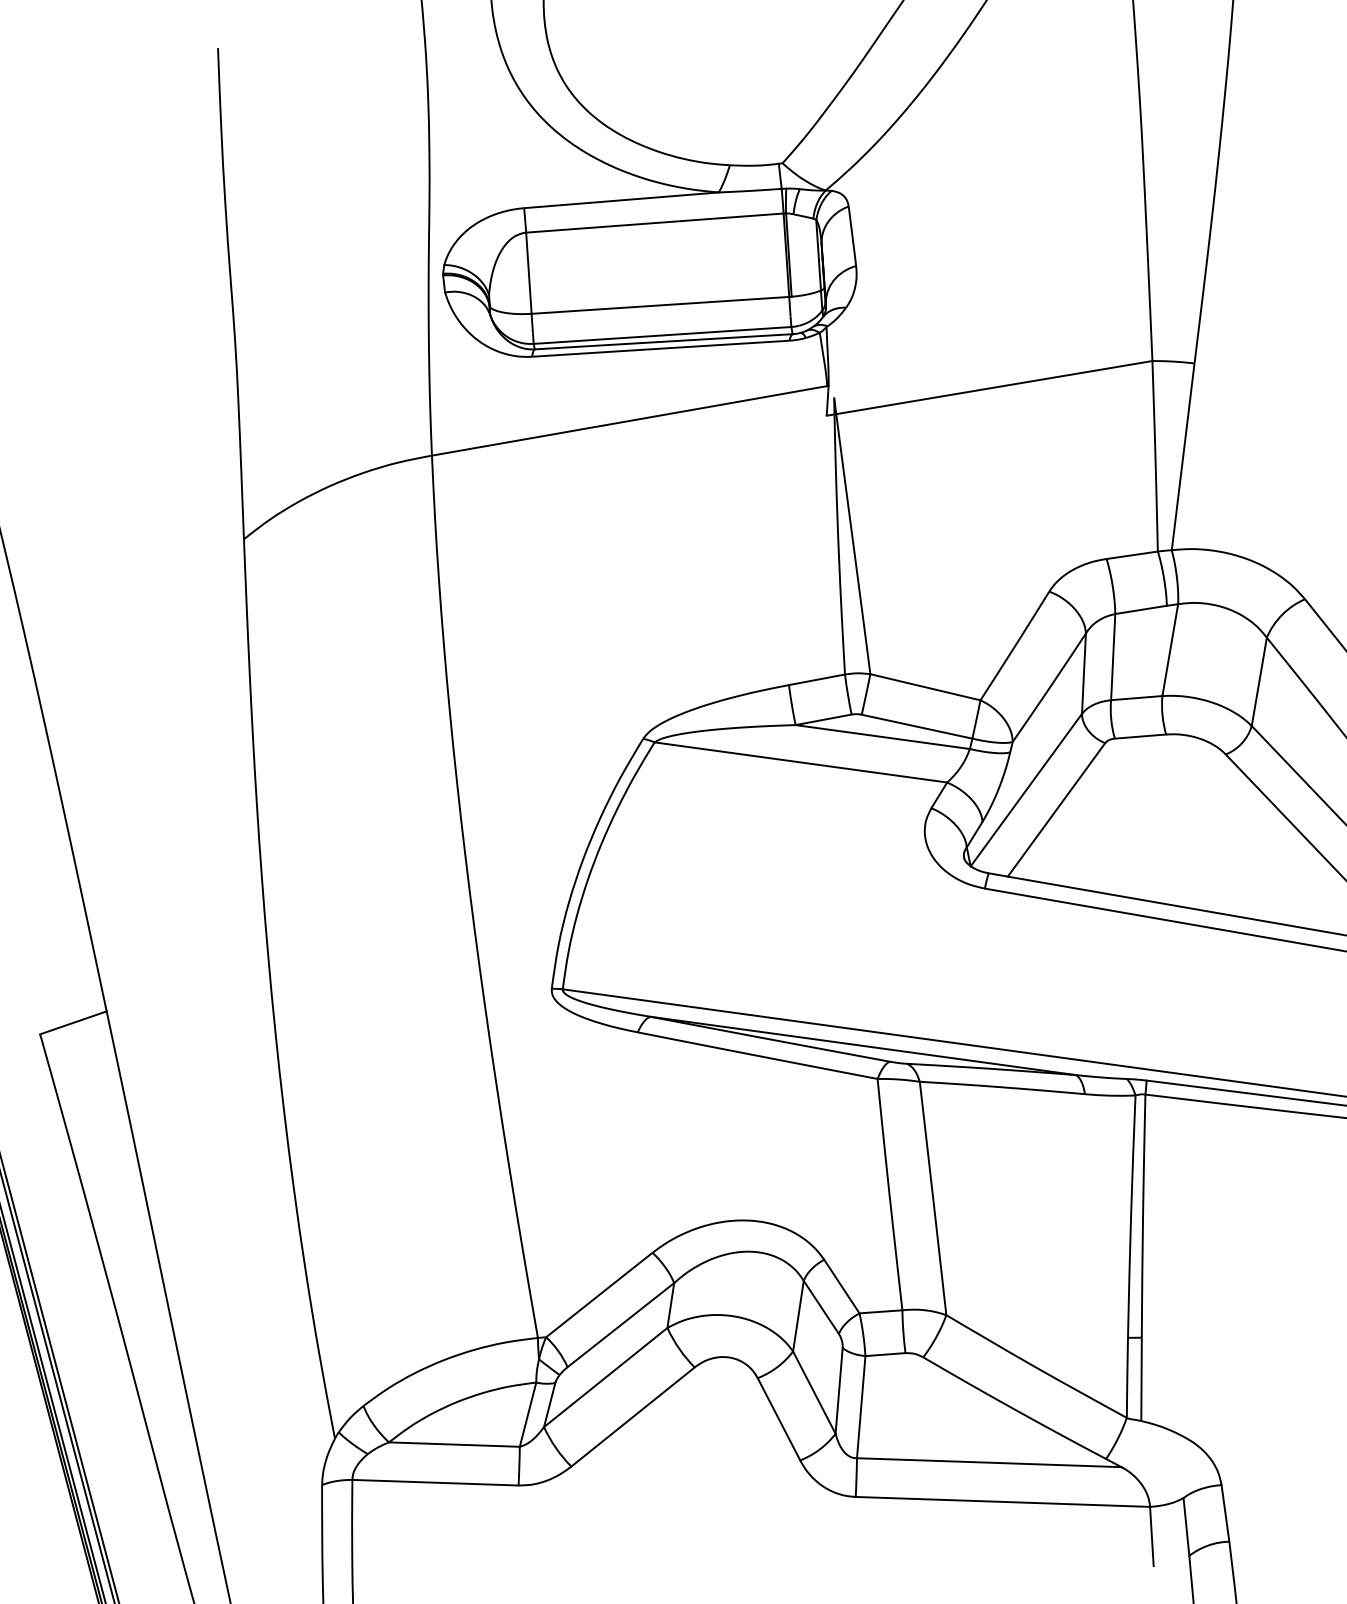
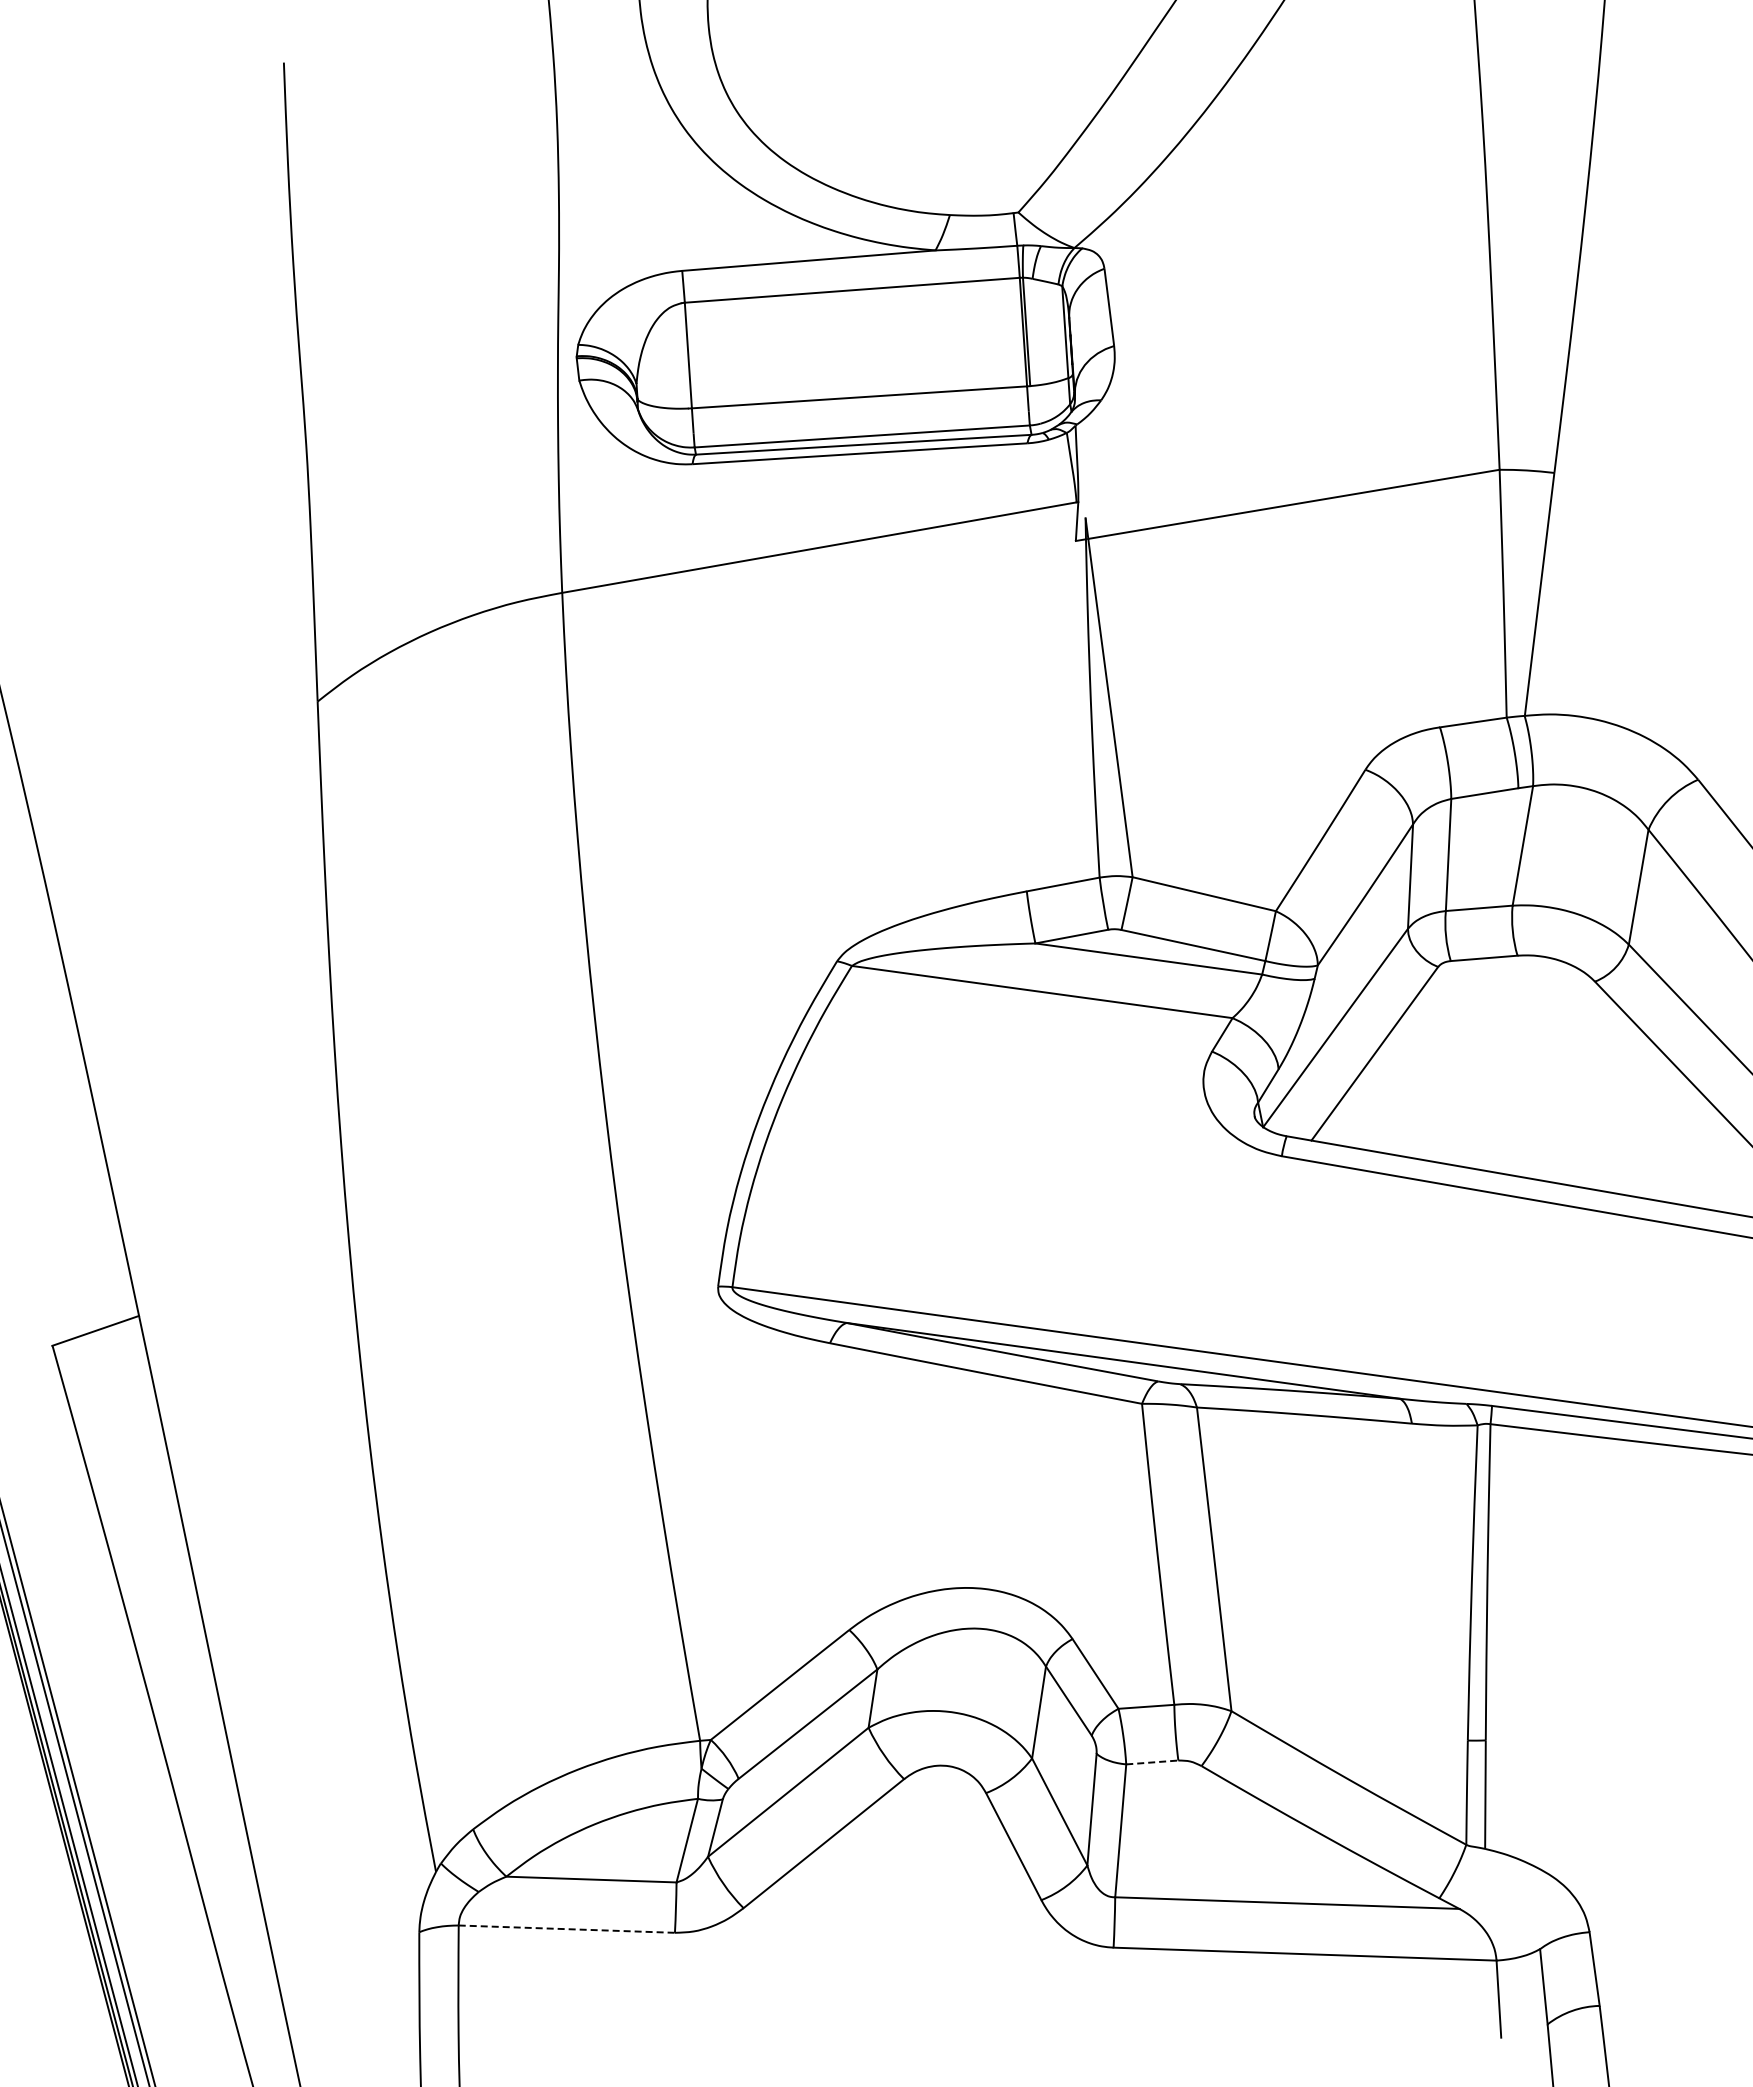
line: (885, 1354) -> (1152, 1762), solid -> dashed
line: (436, 1482) -> (567, 1929), solid -> dashed

